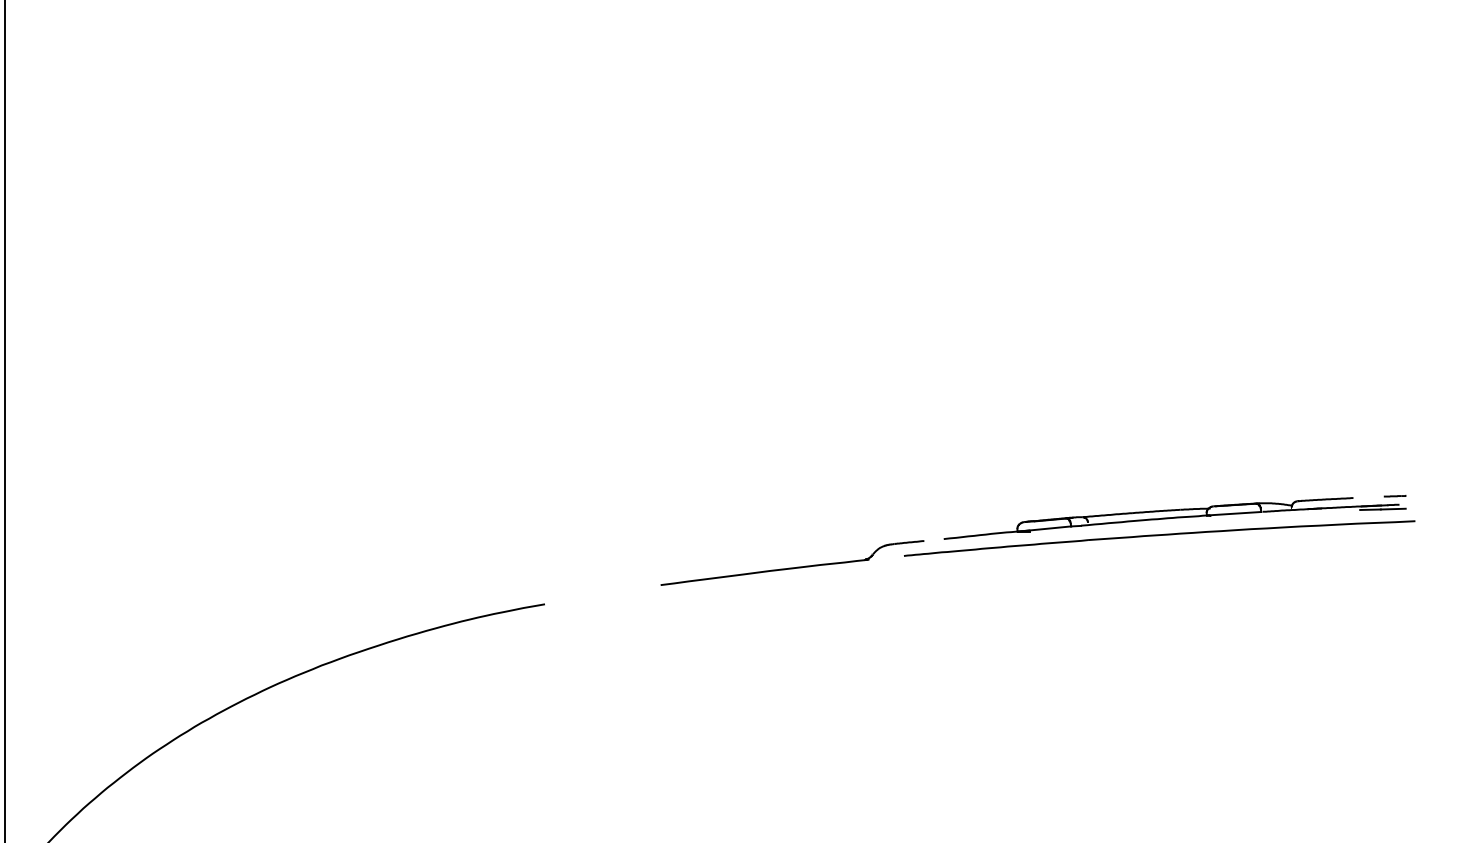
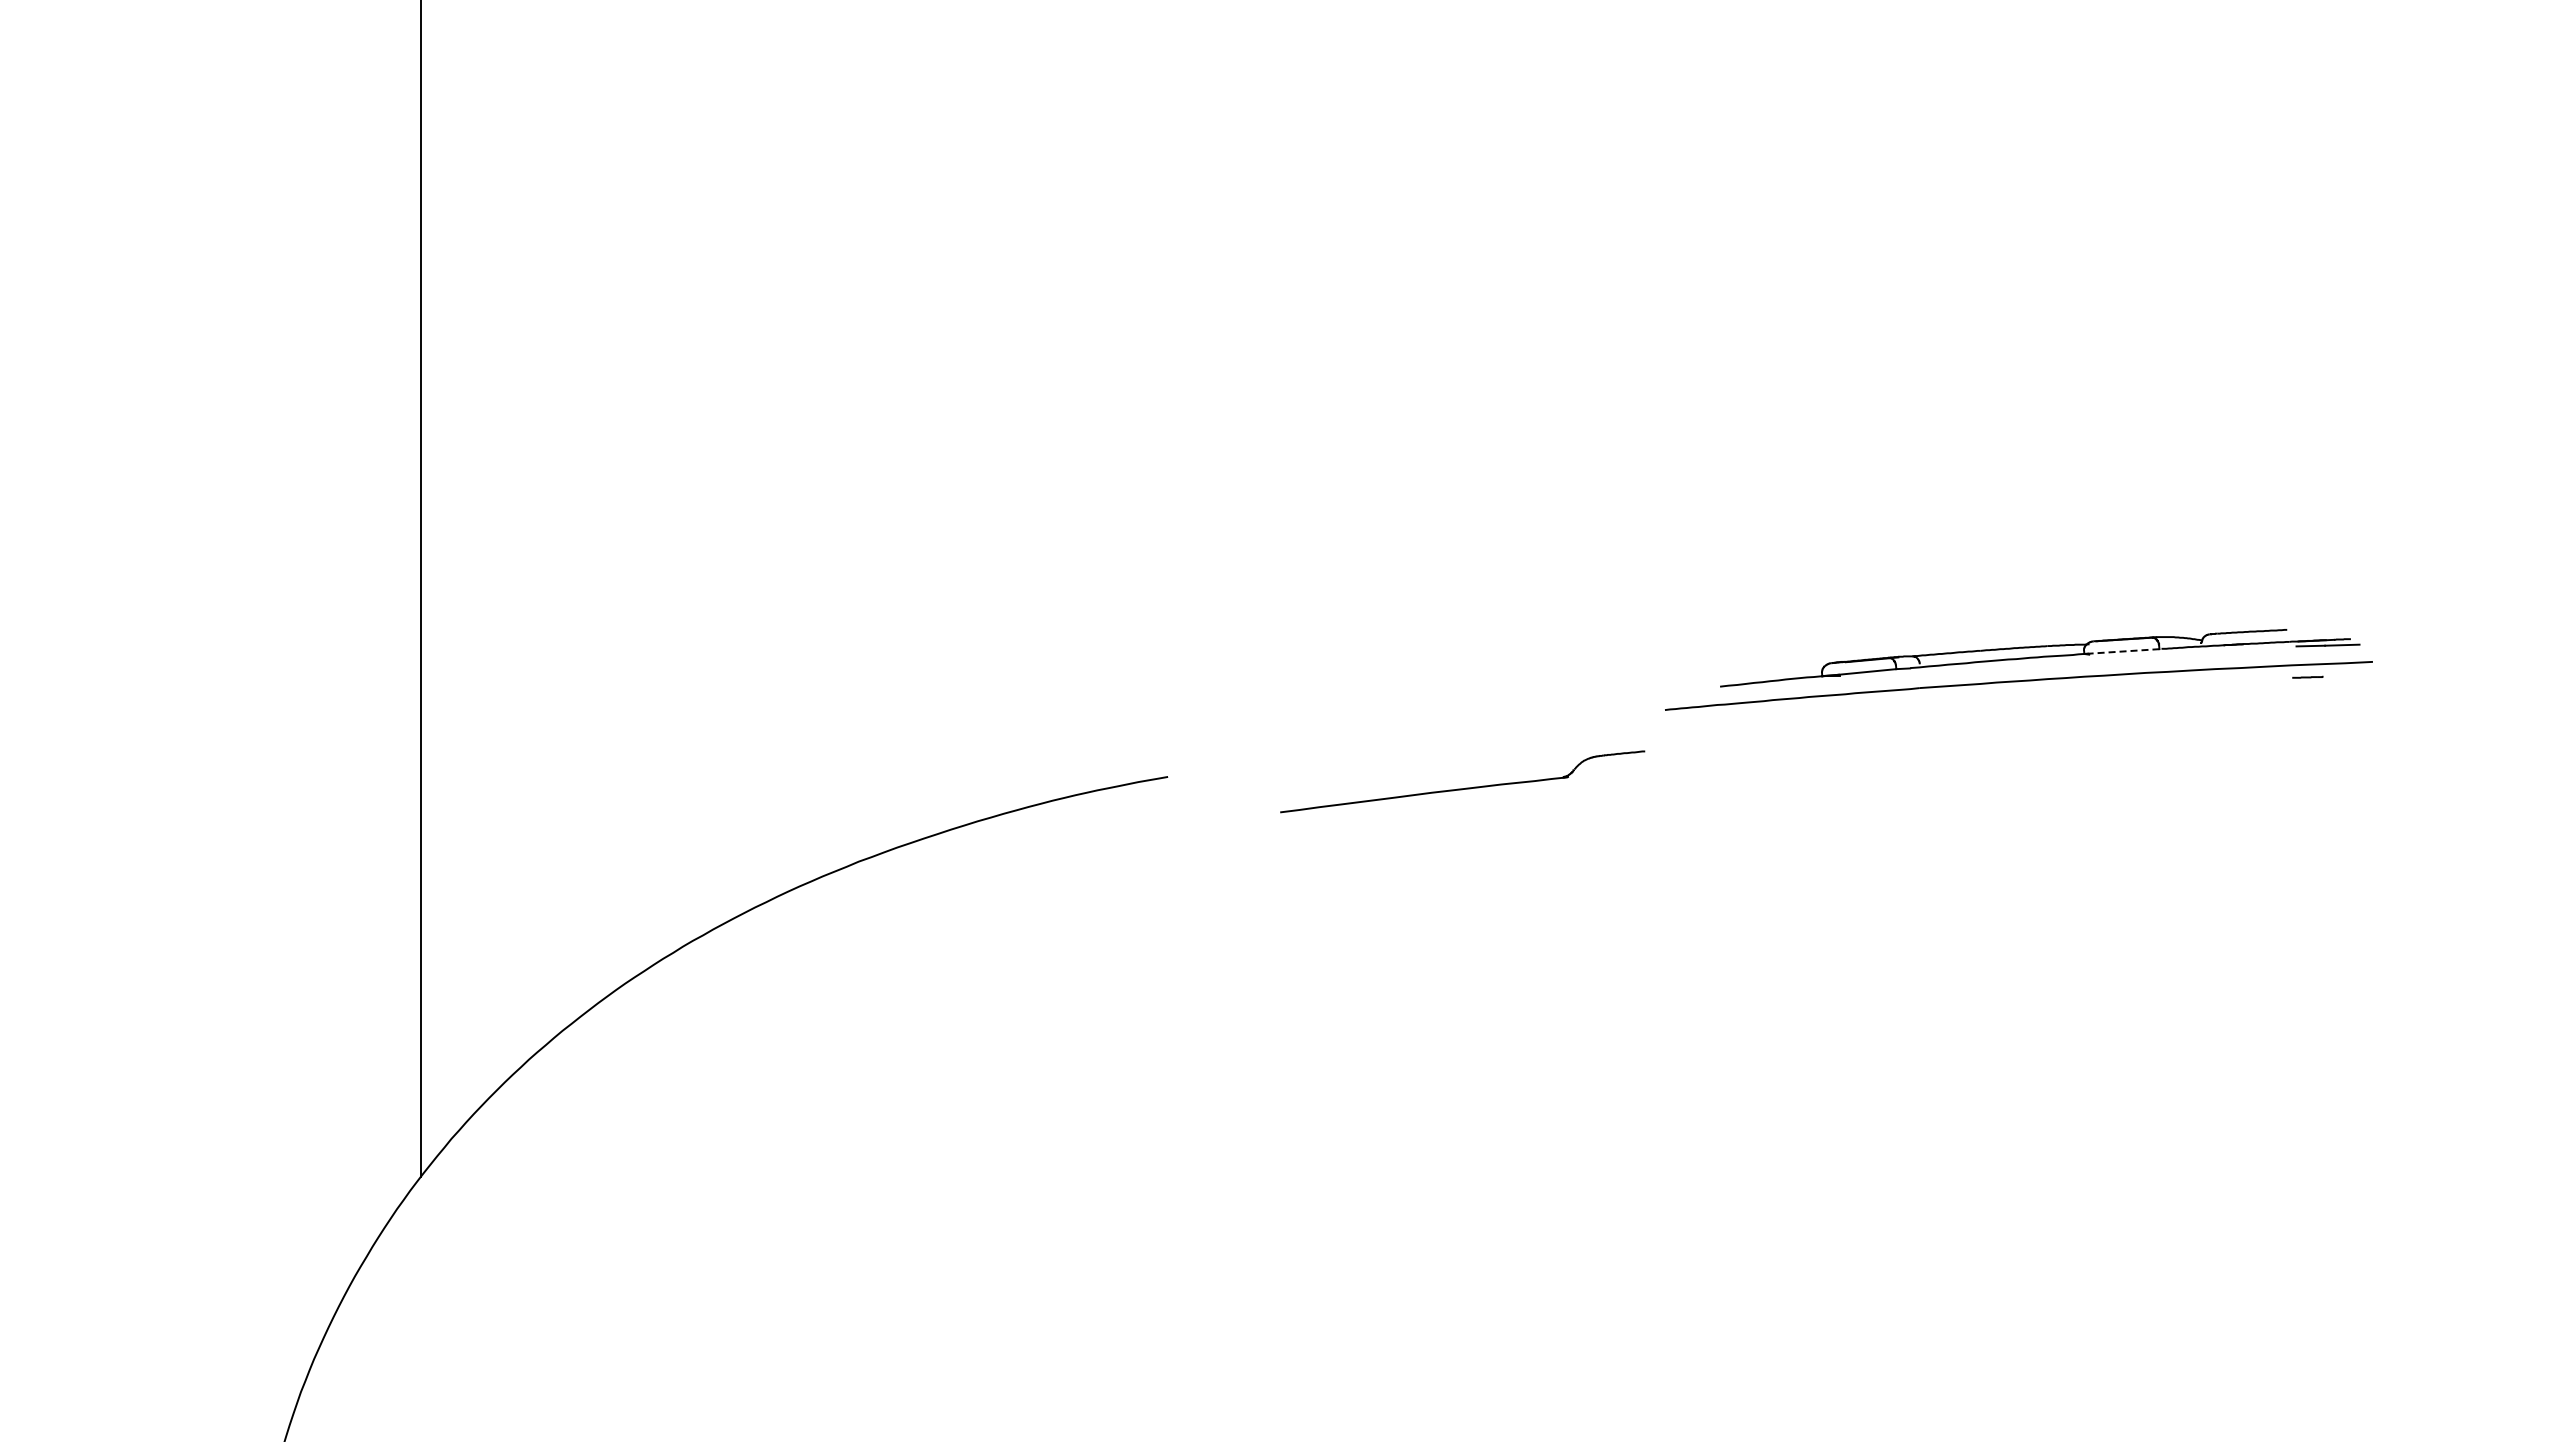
line: (1394, 495) -> (2307, 676), moved
line: (1233, 513) -> (2121, 651), solid -> dashed
part: (794, 567) -> (1465, 787), moved

